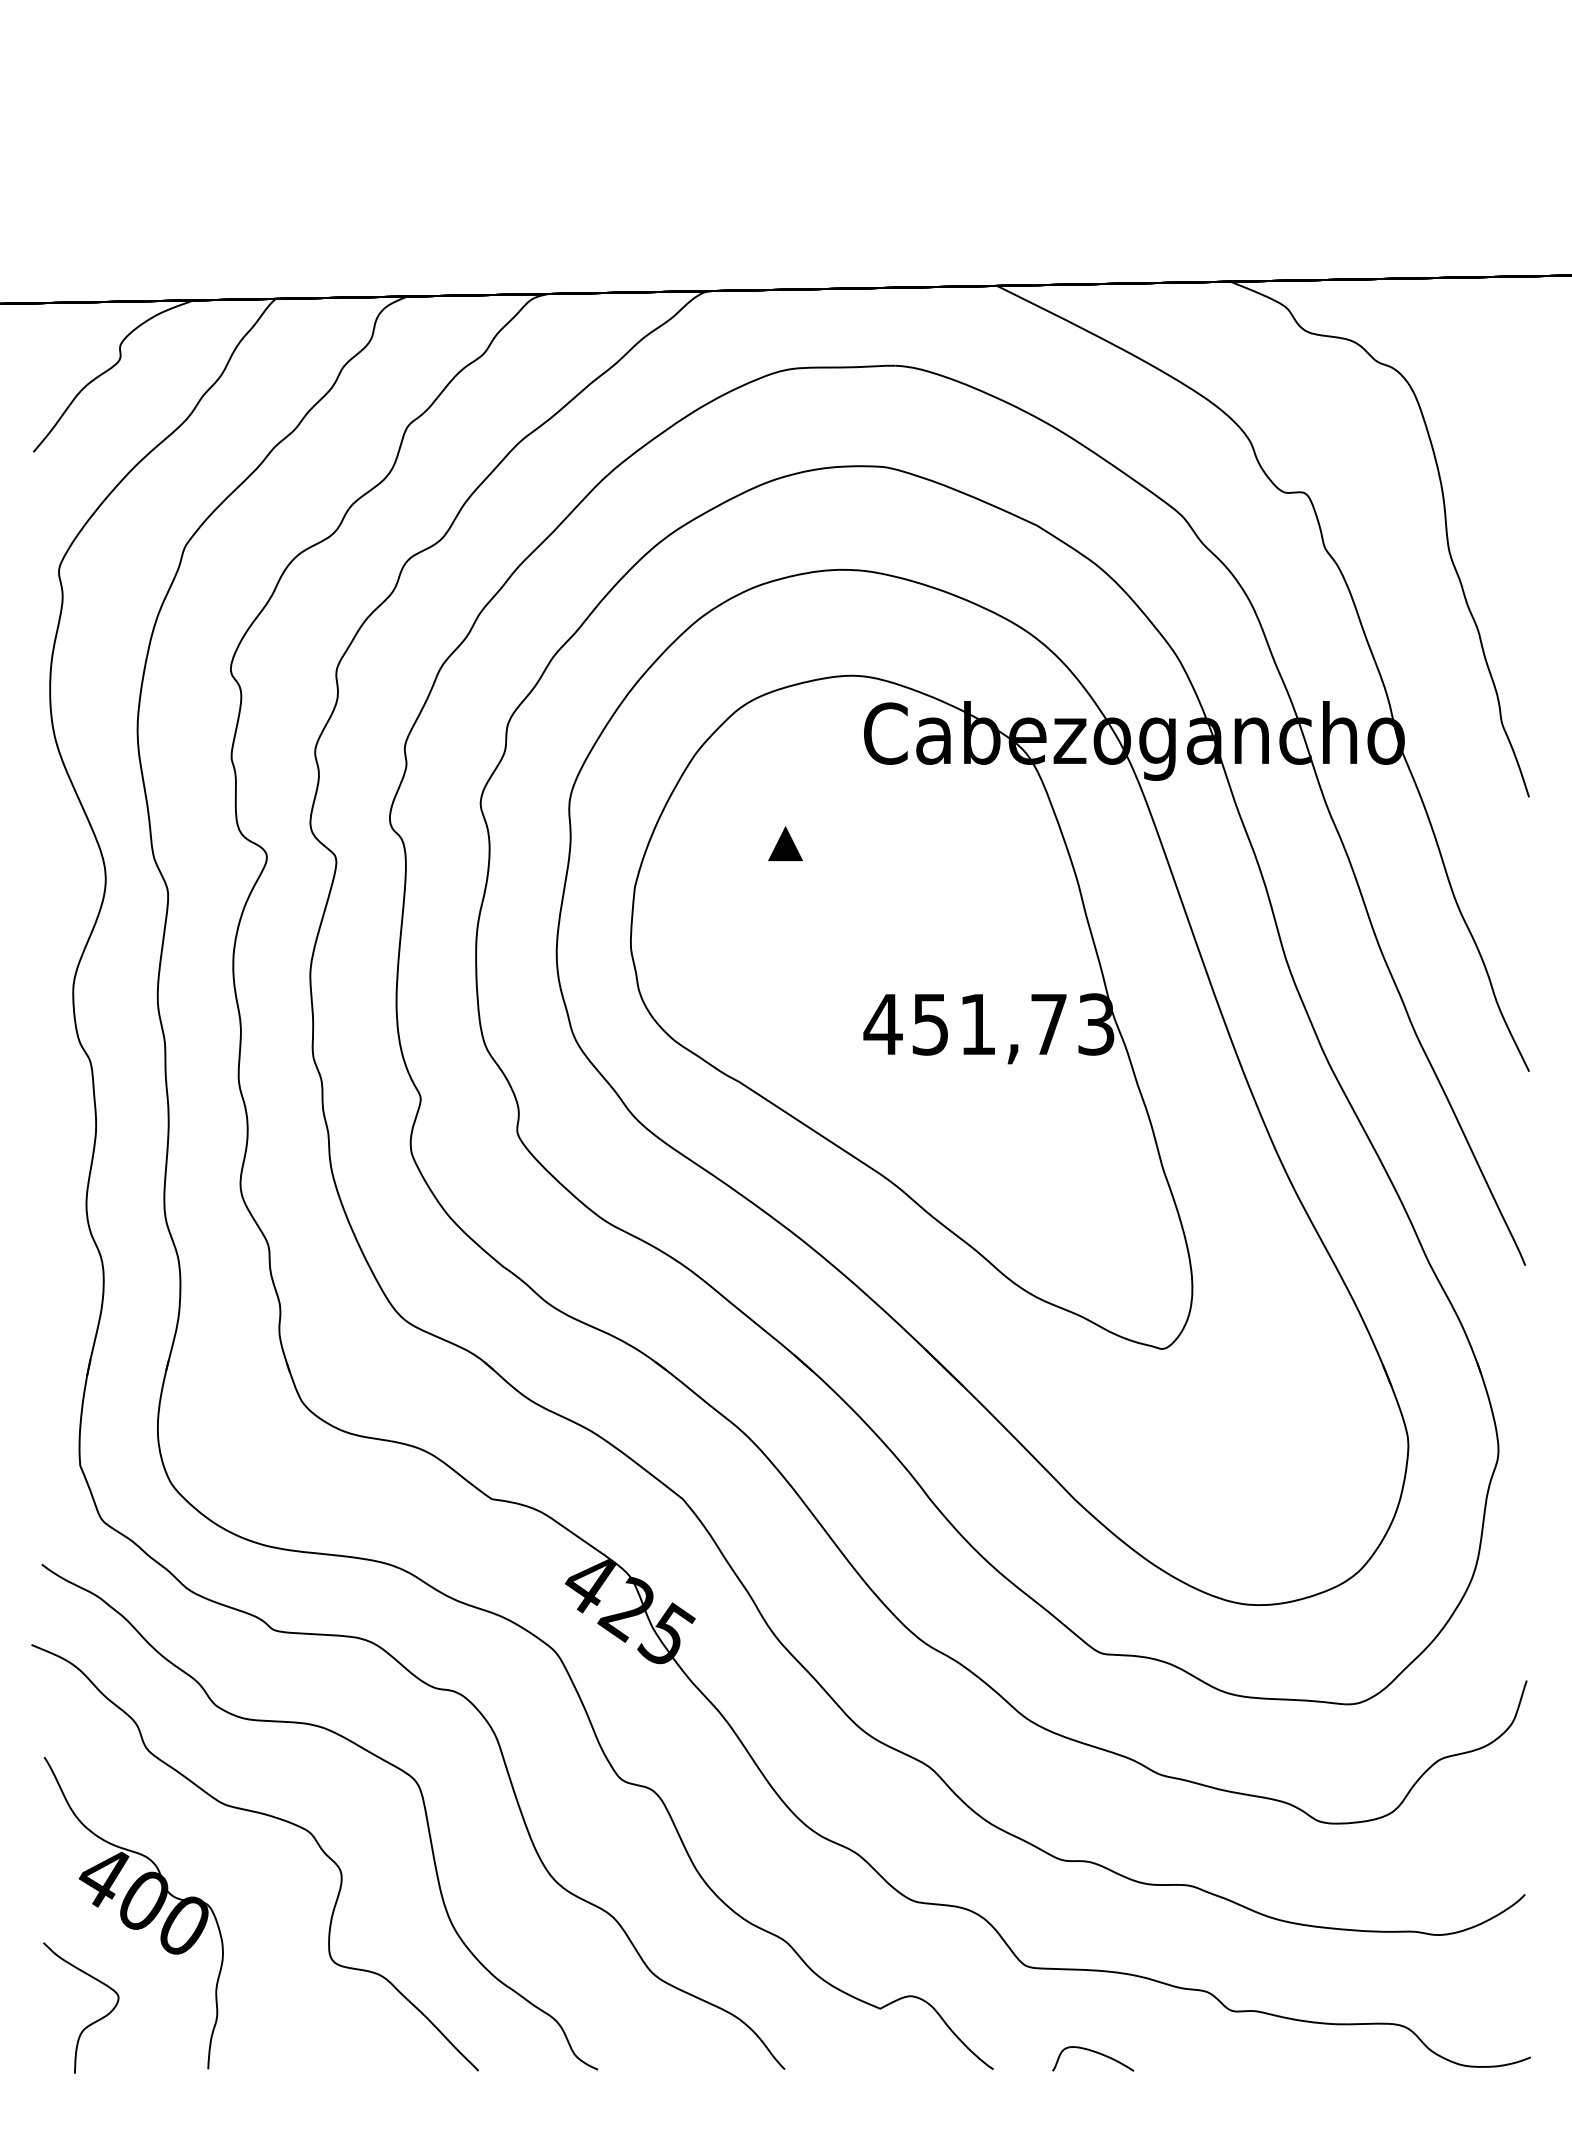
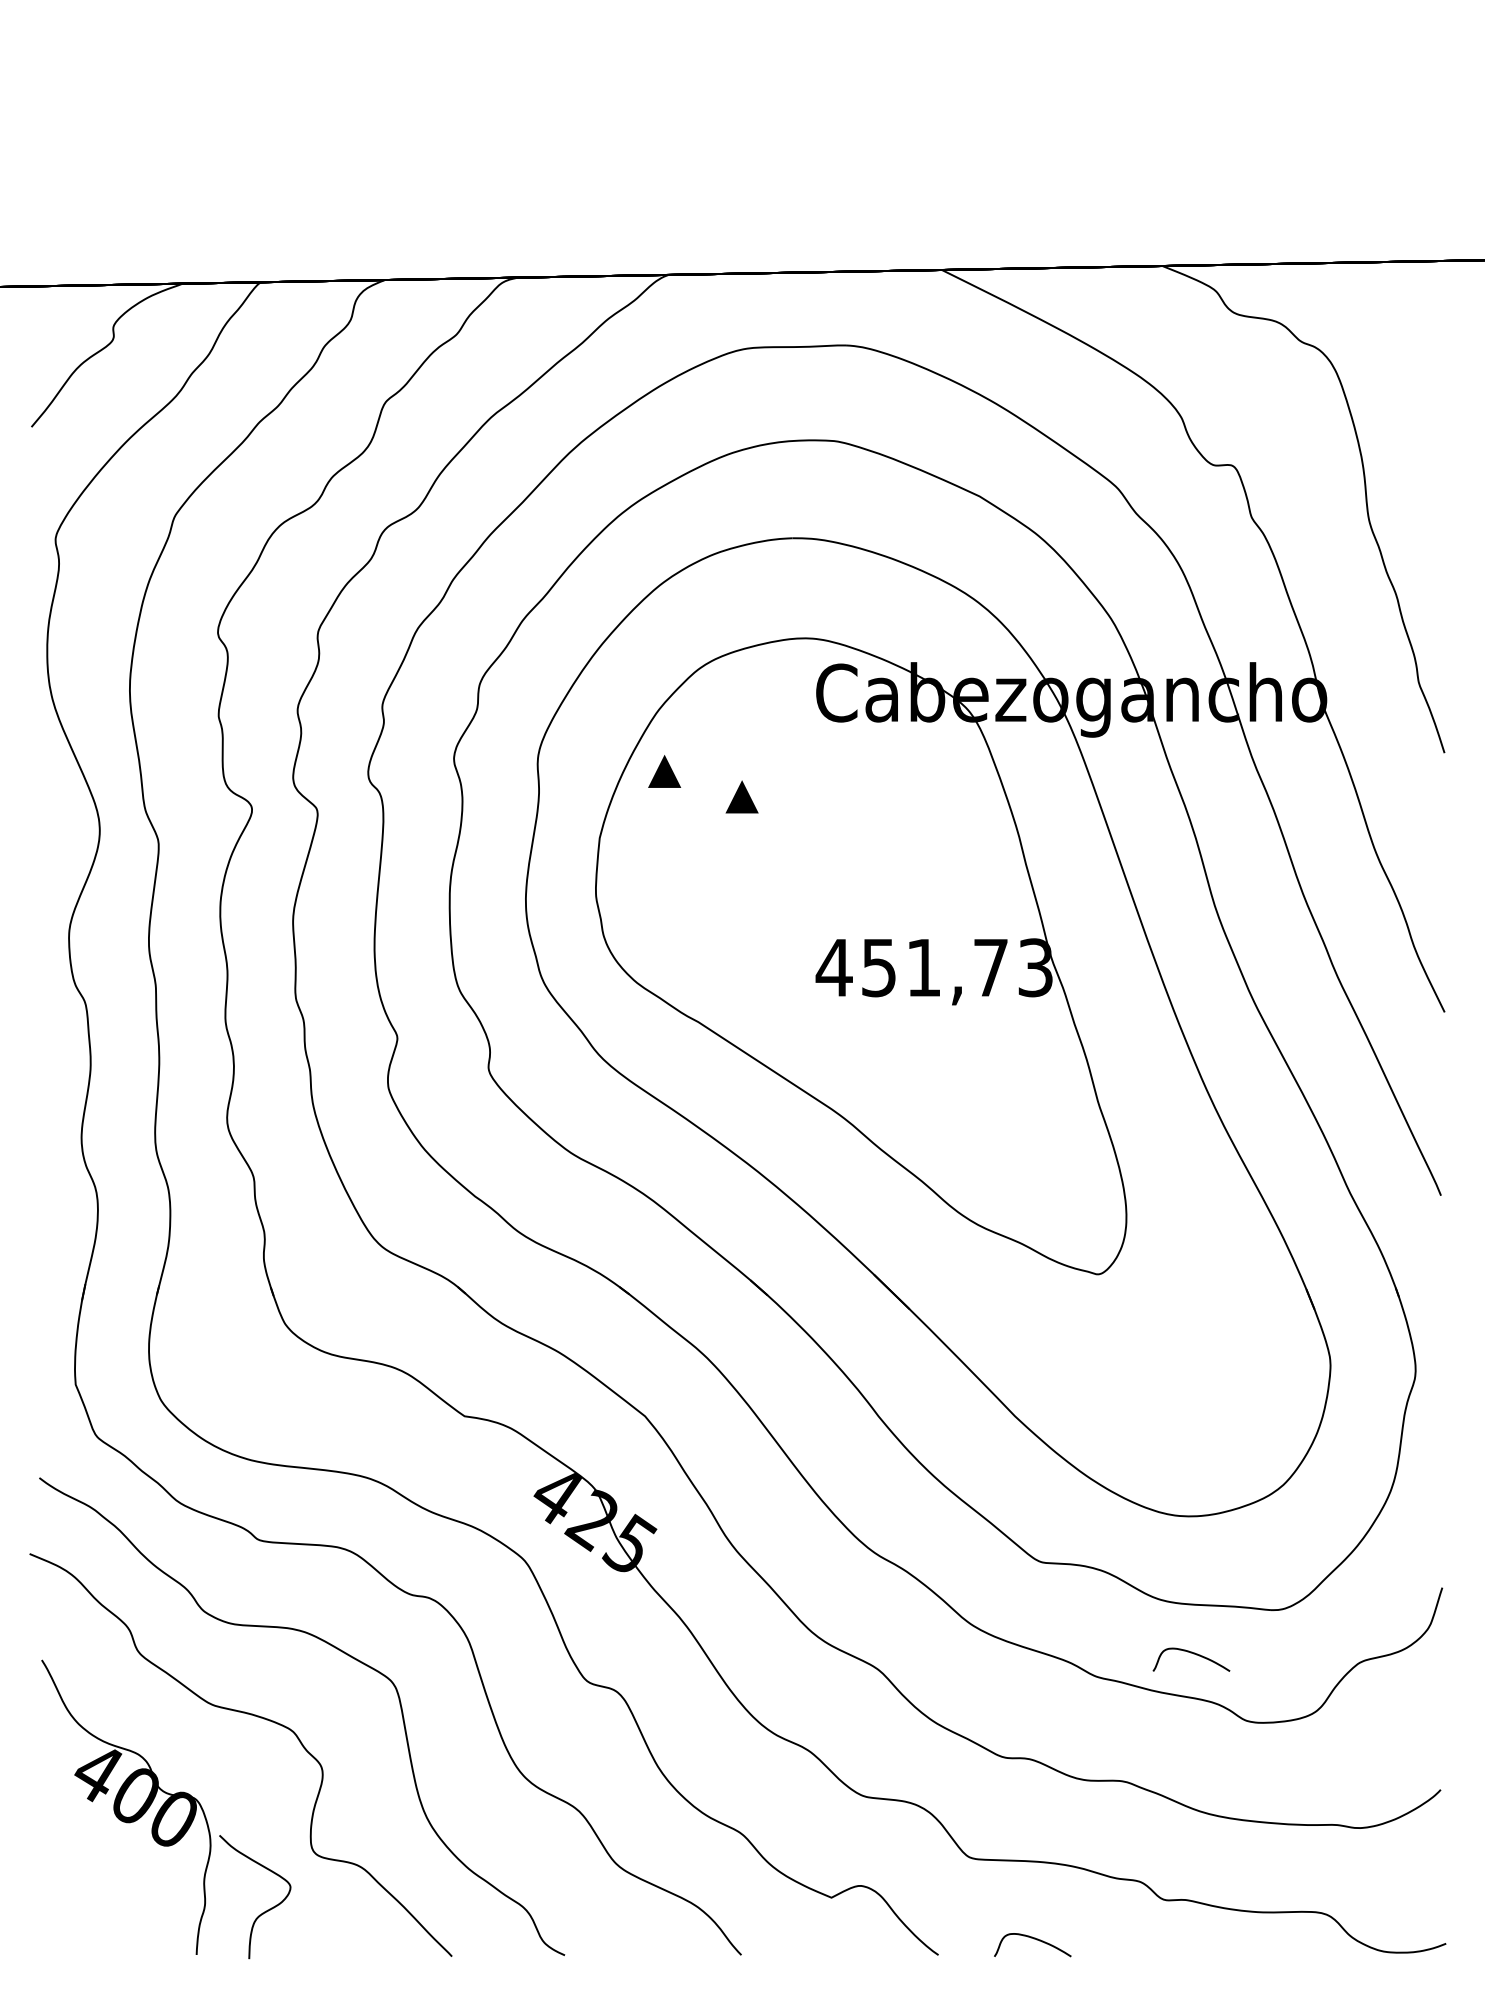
part: (703, 816) -> (664, 771), added
curve: (1264, 1751) -> (1194, 1654), added
curve: (90, 2023) -> (263, 1911), moved

